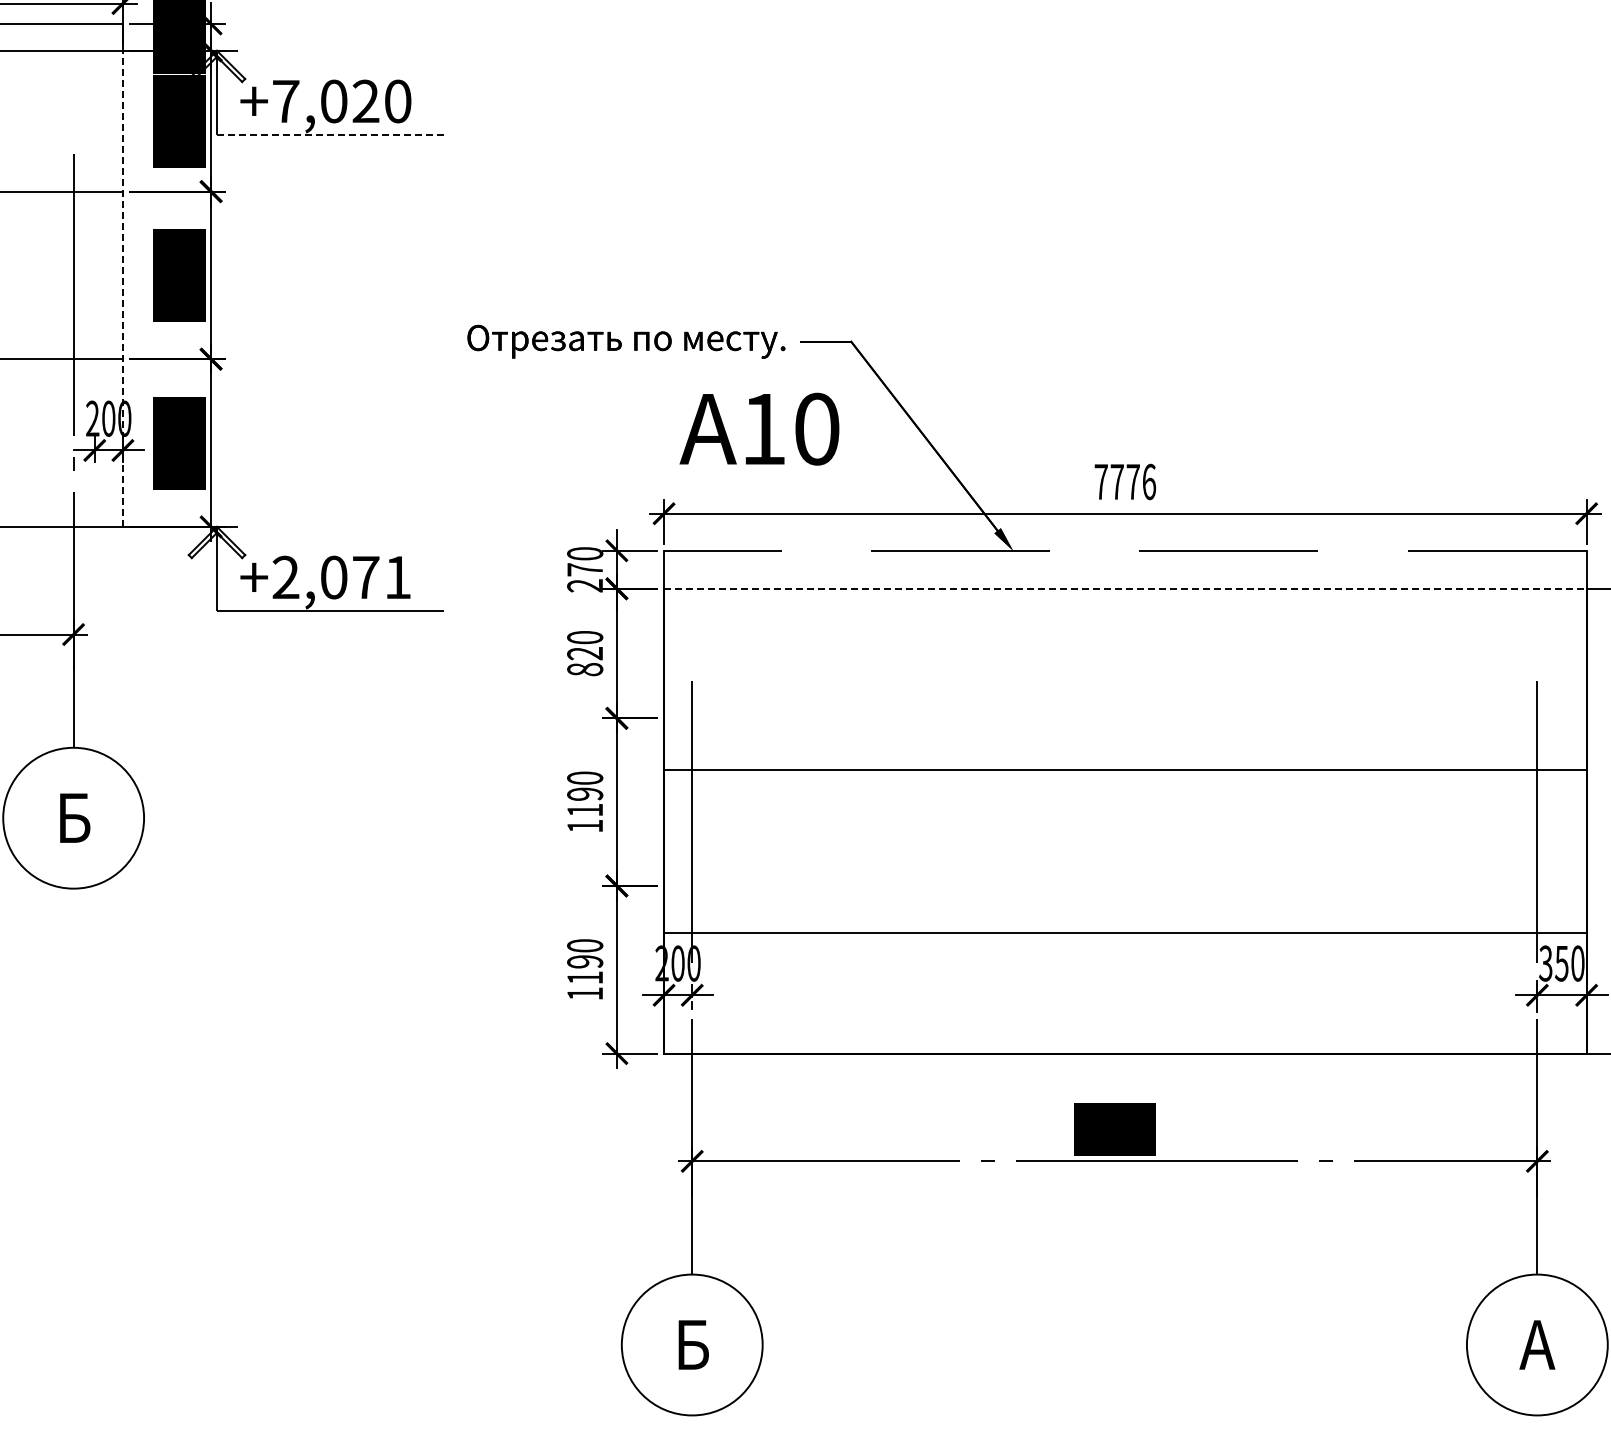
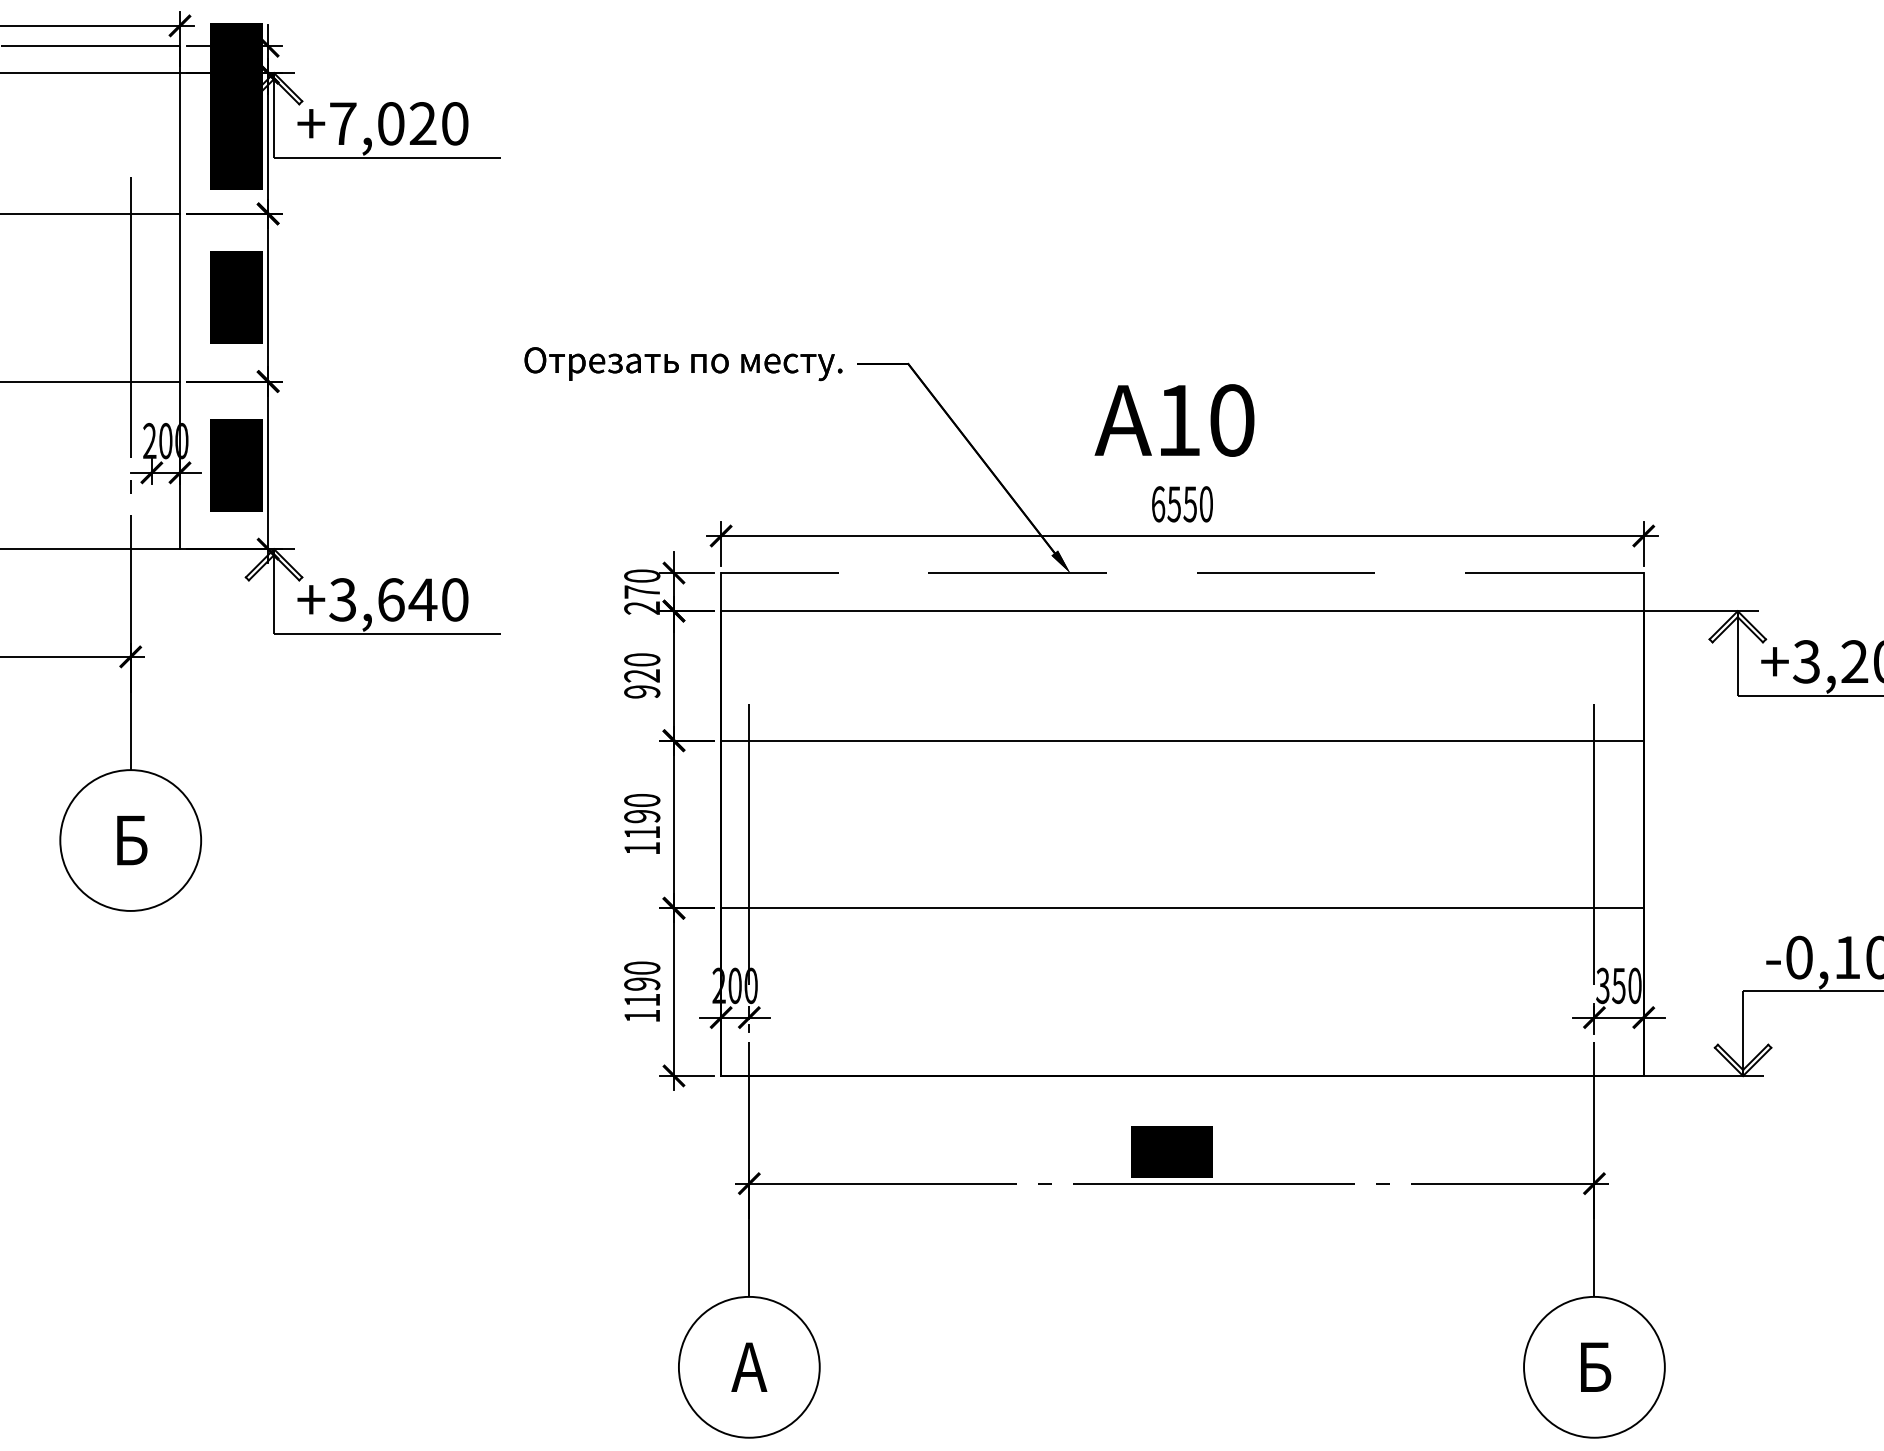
line: (330, 135) -> (387, 157), dashed -> solid
line: (123, 288) -> (180, 310), dashed -> solid
text: (759, 429) -> (1174, 420), moved
text: (1125, 482) -> (1182, 504), 7776 -> 6550
text: (341, 577) -> (398, 599), +2,071 -> +3,640
line: (1125, 589) -> (1182, 611), dashed -> solid
text: (585, 669) -> (642, 691), 820 -> 920
line: (1125, 770) -> (1182, 740), moved
line: (1125, 933) -> (1182, 908), moved
text: (692, 1344) -> (749, 1366), Б -> А
text: (1537, 1344) -> (1594, 1366), А -> Б

